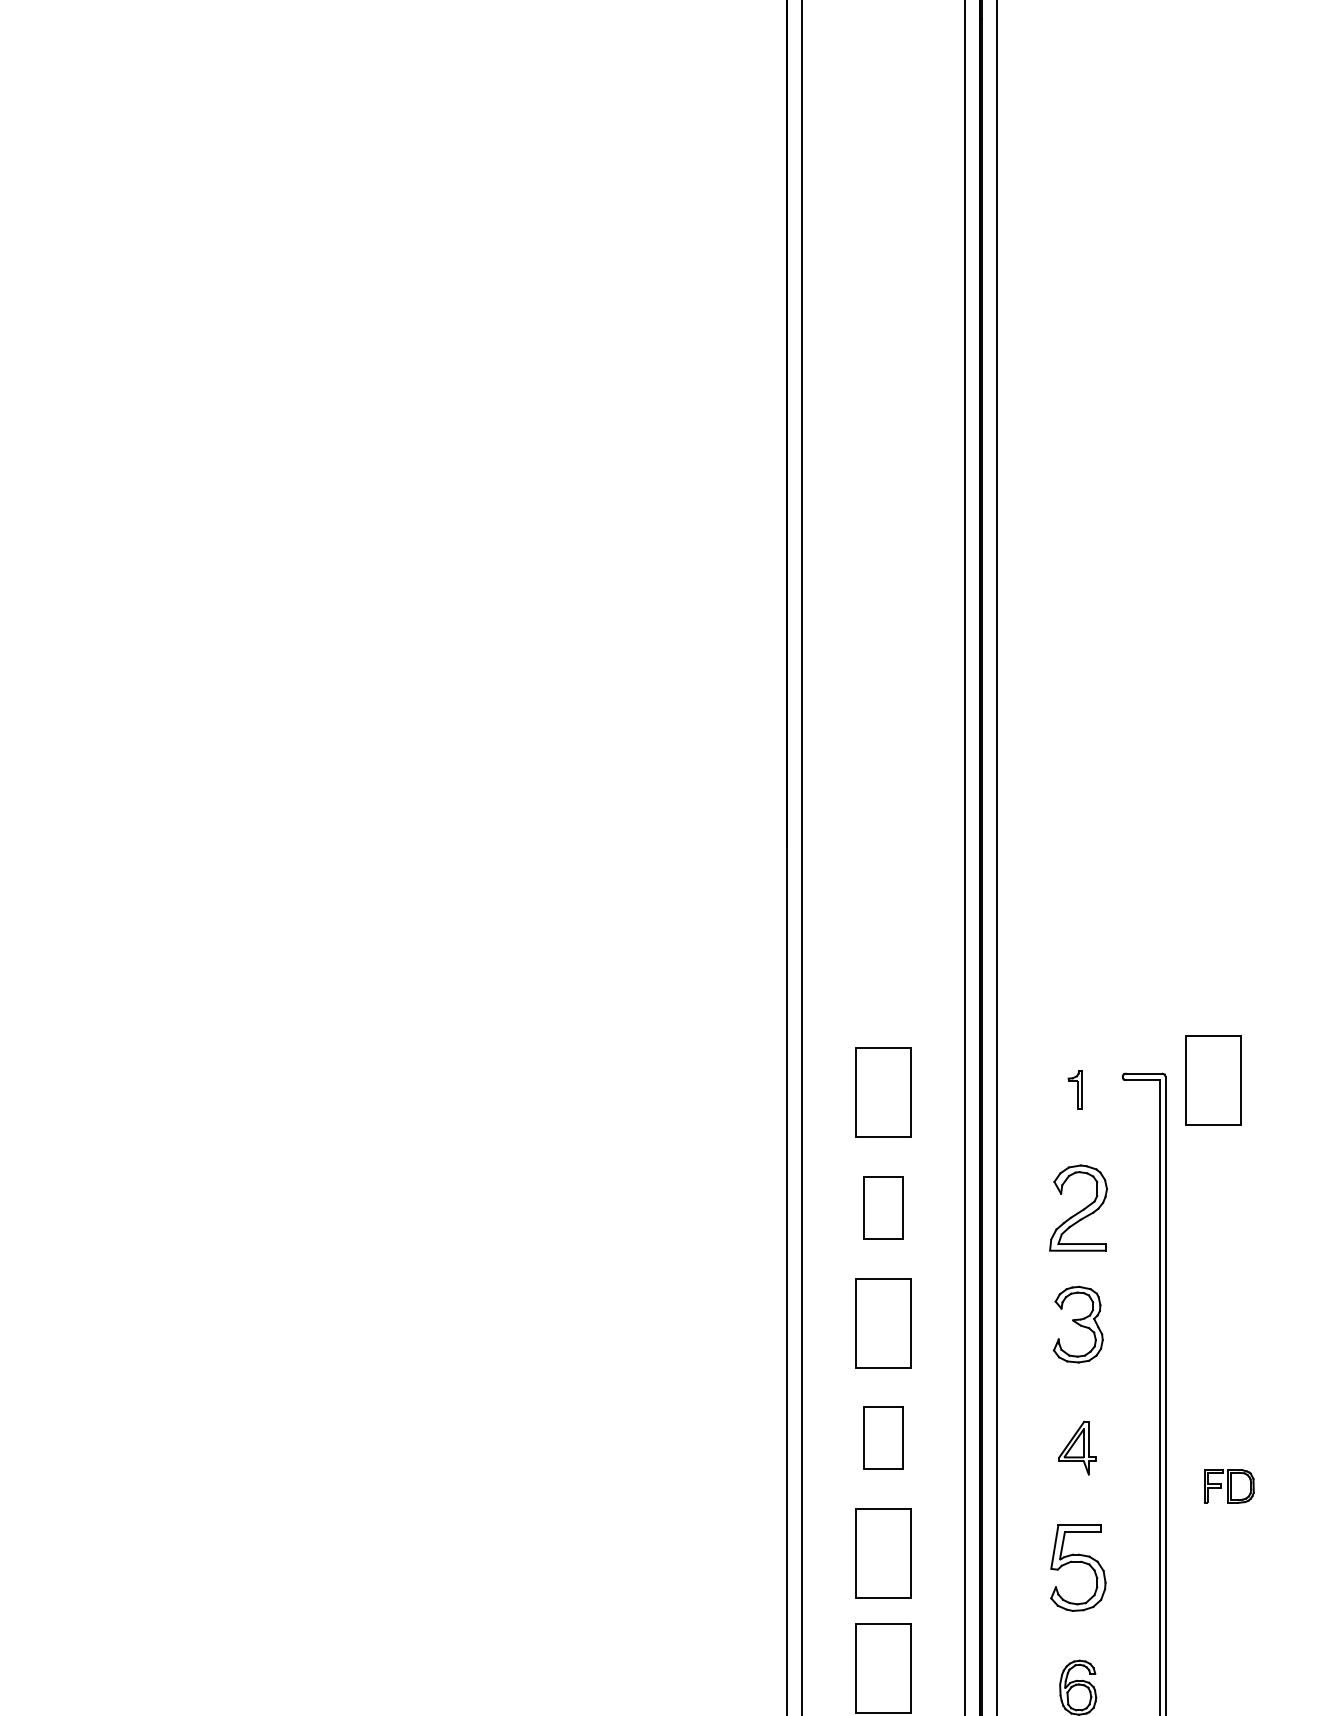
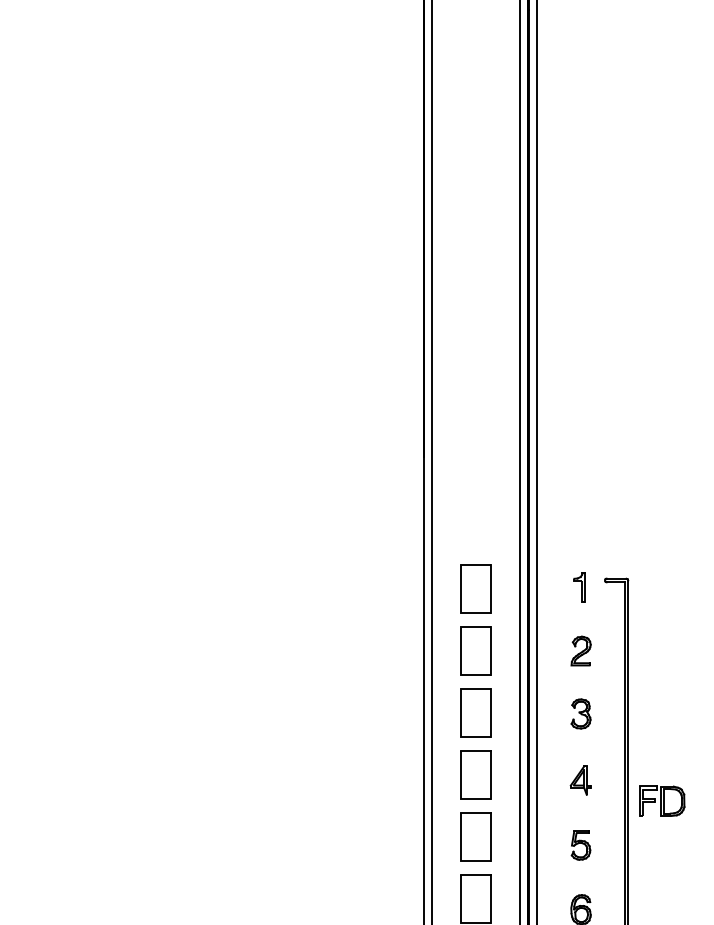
part: (1212, 1078) -> (653, 581), removed
part: (1075, 1089) -> (579, 587), size x1.43
part: (882, 1206) -> (475, 650), size x1.43
part: (1077, 1206) -> (580, 650), size x0.62
part: (1077, 1323) -> (580, 713), size x0.71
part: (882, 1436) -> (475, 774), size x1.43
part: (1229, 1485) -> (662, 800), size x1.67
part: (1077, 1568) -> (580, 845), size x0.62

